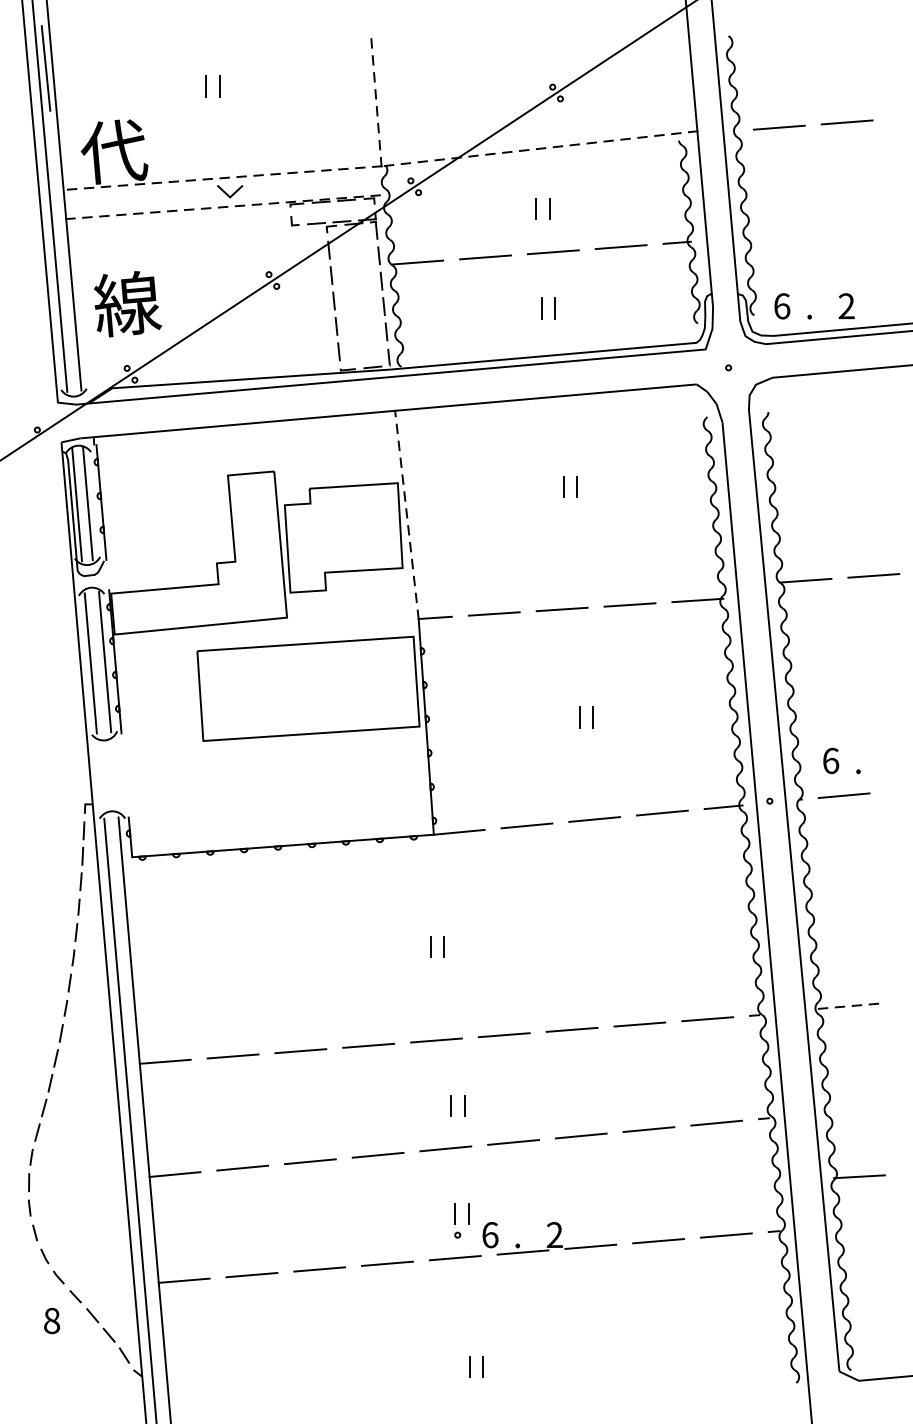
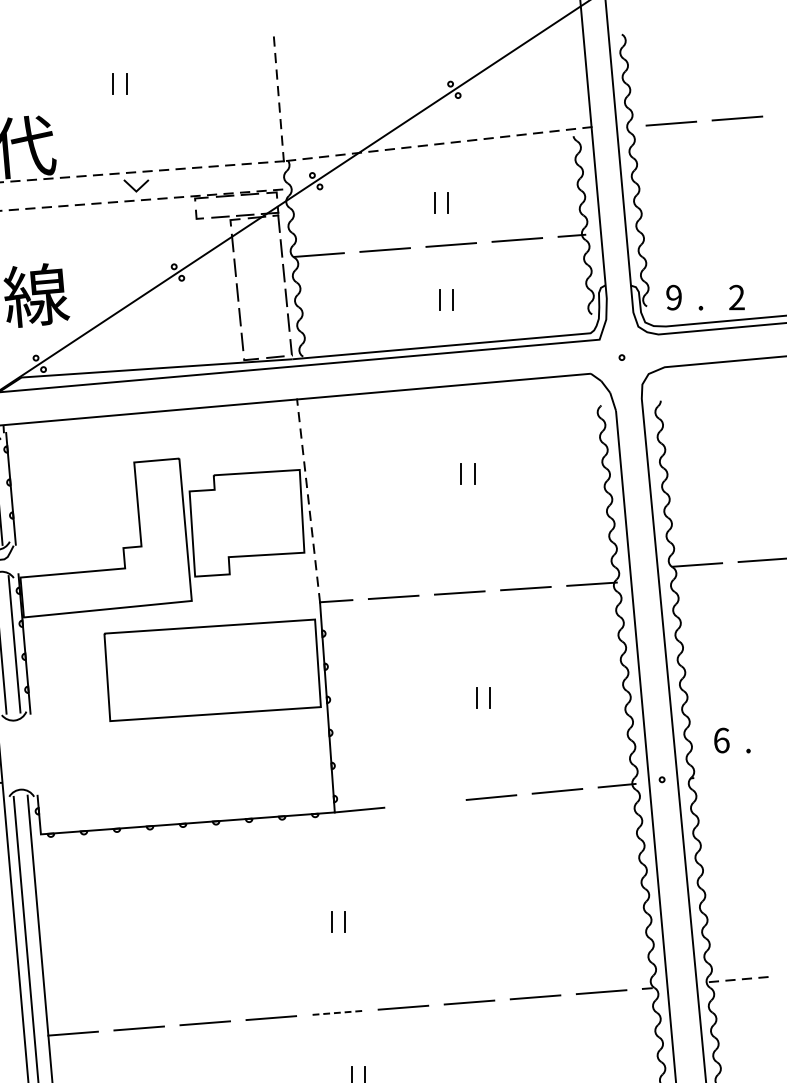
text: (782, 306) -> (674, 297), 6 -> 9
line: (843, 795) -> (733, 774), removed
line: (526, 825) -> (425, 803), removed
line: (436, 1040) -> (337, 1012), solid -> dashed

